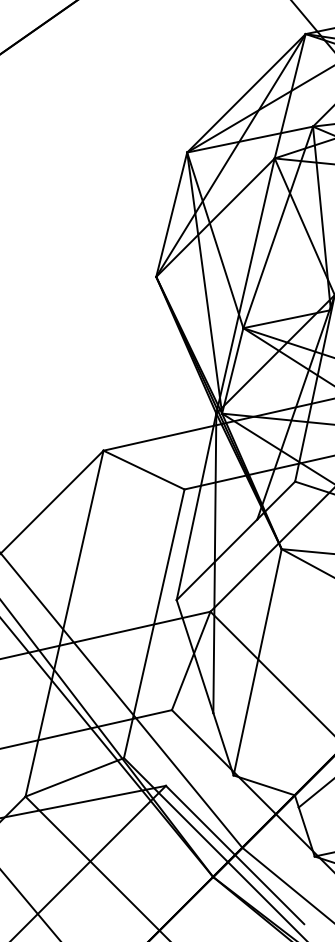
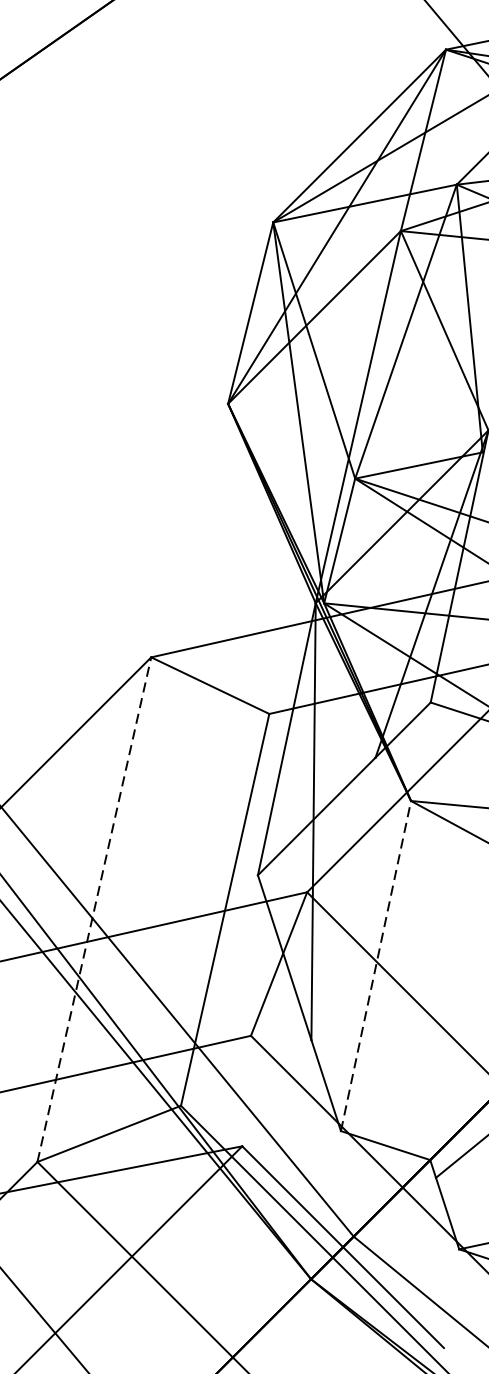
line: (64, 623) -> (94, 909), solid -> dashed
line: (257, 662) -> (375, 966), solid -> dashed

